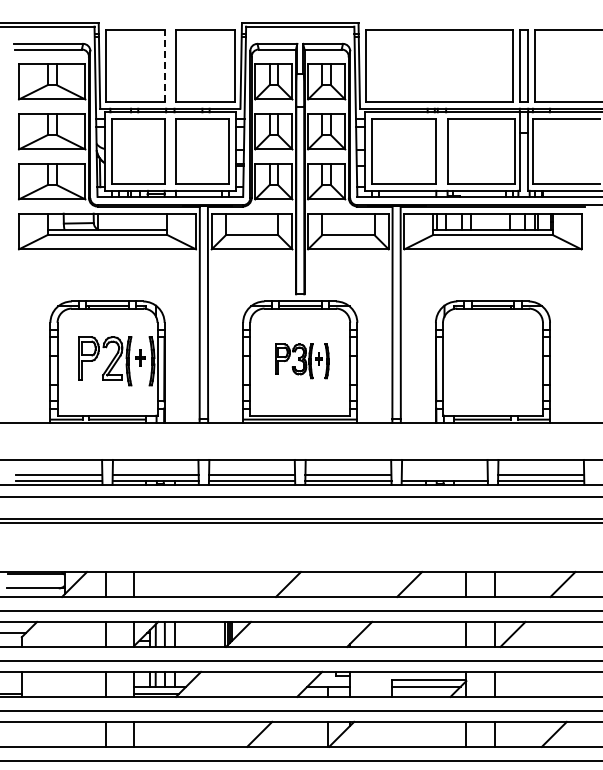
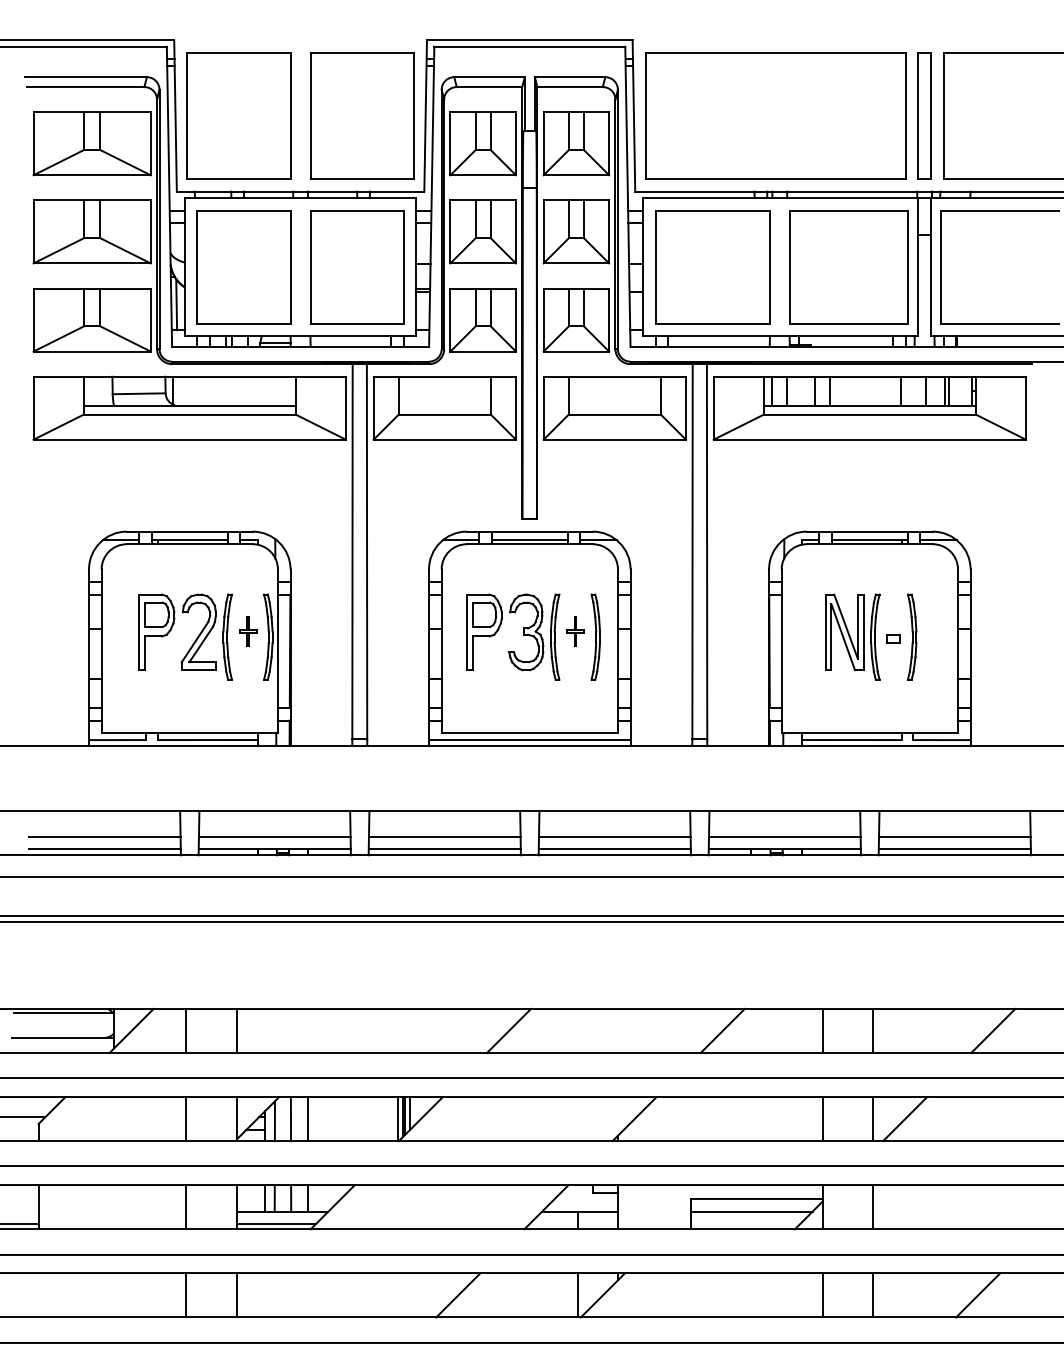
line: (164, 65) -> (290, 115), dashed -> solid
part: (302, 361) -> (533, 637), size x1.43
part: (493, 361) -> (870, 637), added
line: (444, 474) -> (784, 836), added

